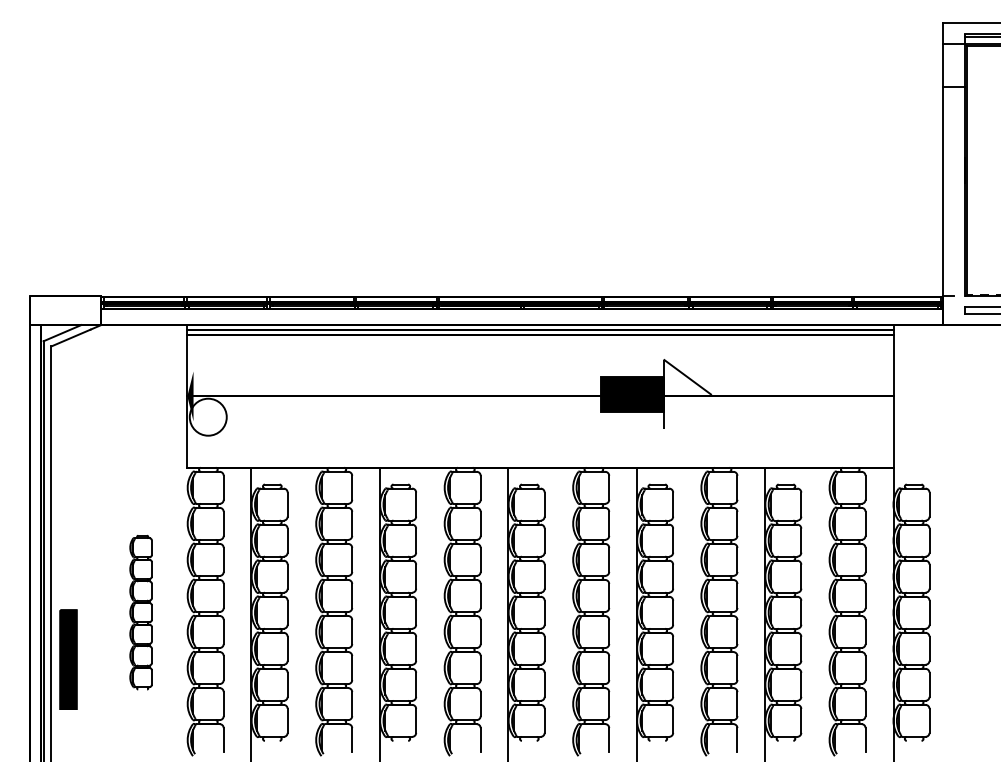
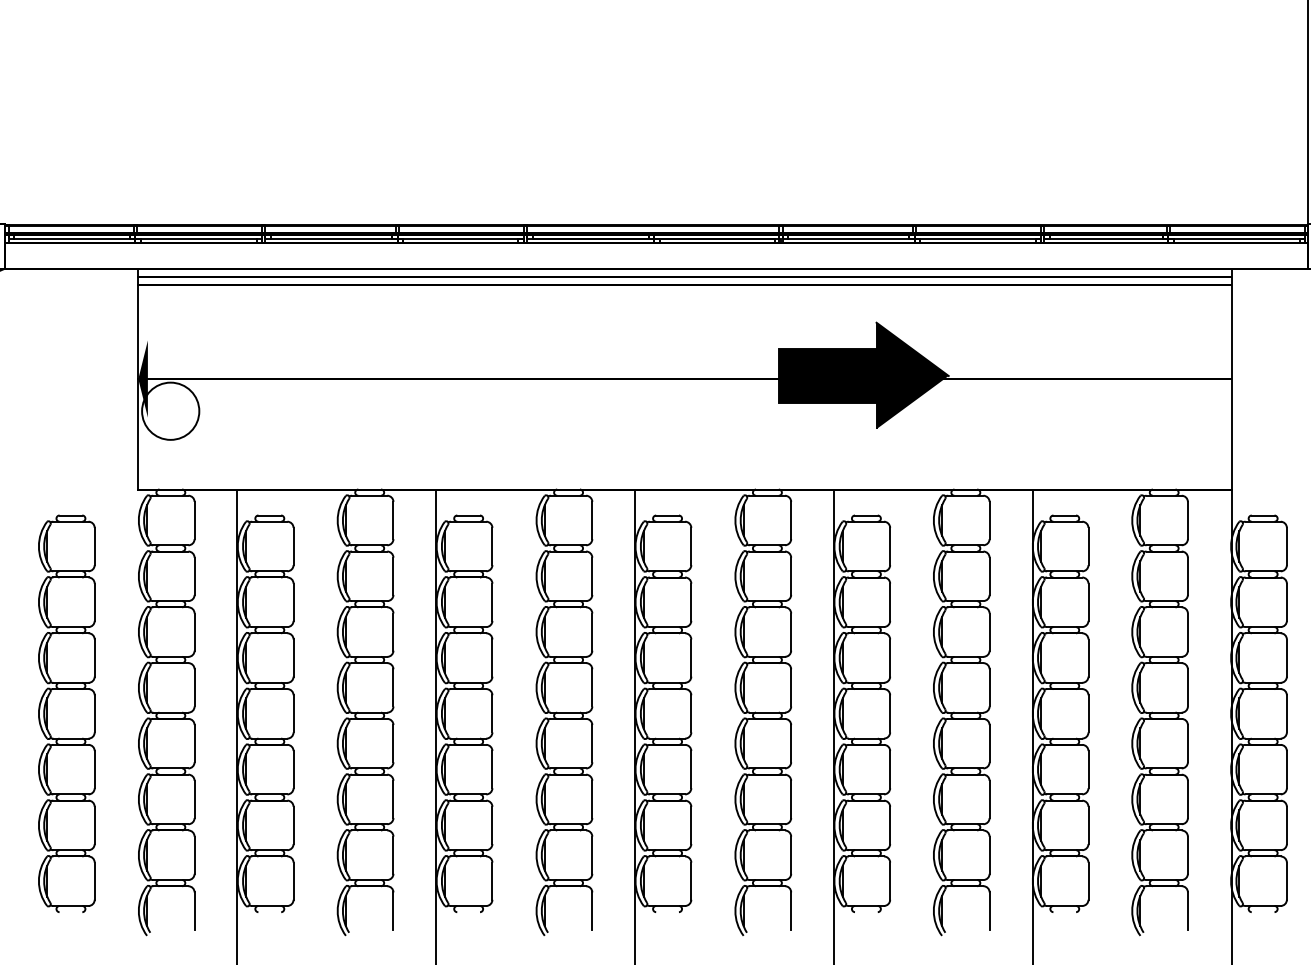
fill: (687, 394) -> (912, 376), added
part: (140, 612) -> (65, 713), size x1.67

